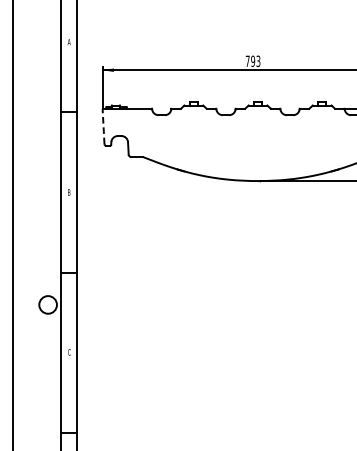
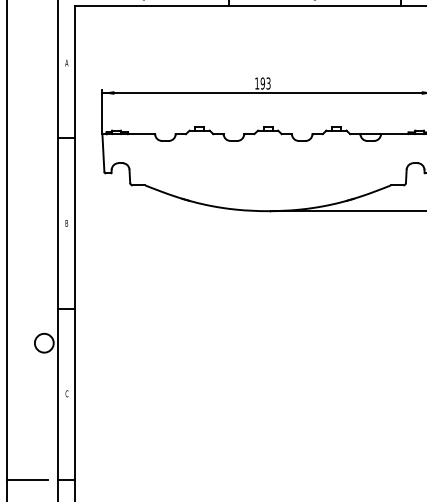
text: (248, 61) -> (257, 83), 793 -> 193
line: (103, 126) -> (103, 152), dashed -> solid
line: (31, 433) -> (26, 480), added

